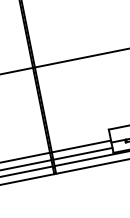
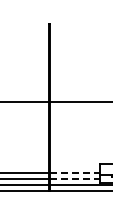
line: (81, 146) -> (75, 173), solid -> dashed
line: (83, 154) -> (75, 179), solid -> dashed

